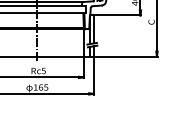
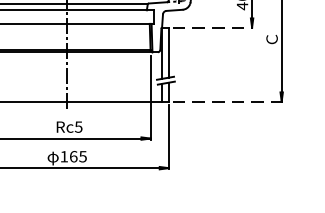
line: (119, 15) -> (214, 27), solid -> dashed
line: (126, 56) -> (227, 101), solid -> dashed

